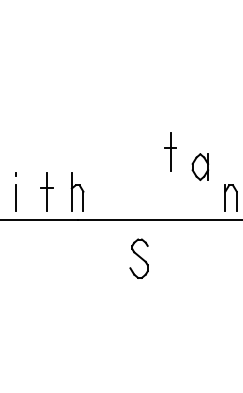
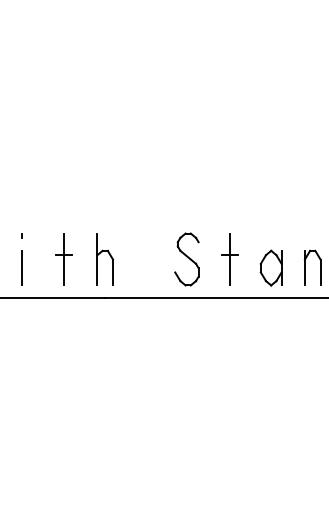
part: (170, 151) -> (229, 259), moved
part: (199, 166) -> (270, 267), moved
part: (138, 258) -> (186, 259), moved

